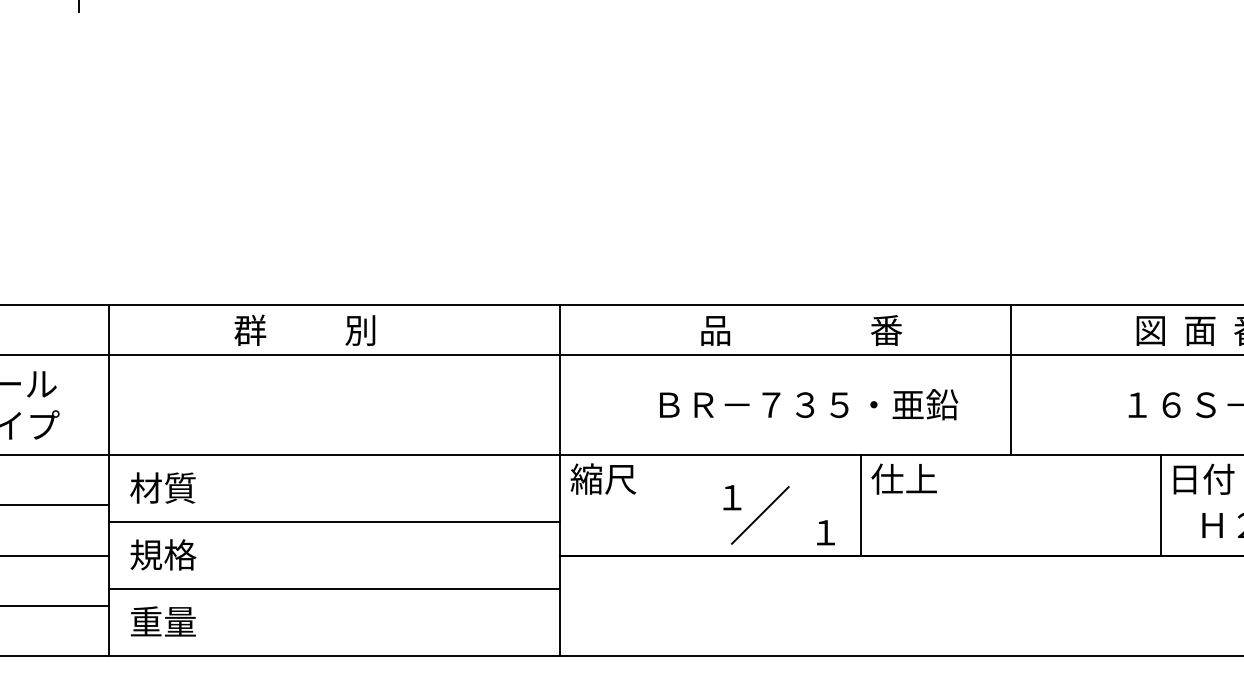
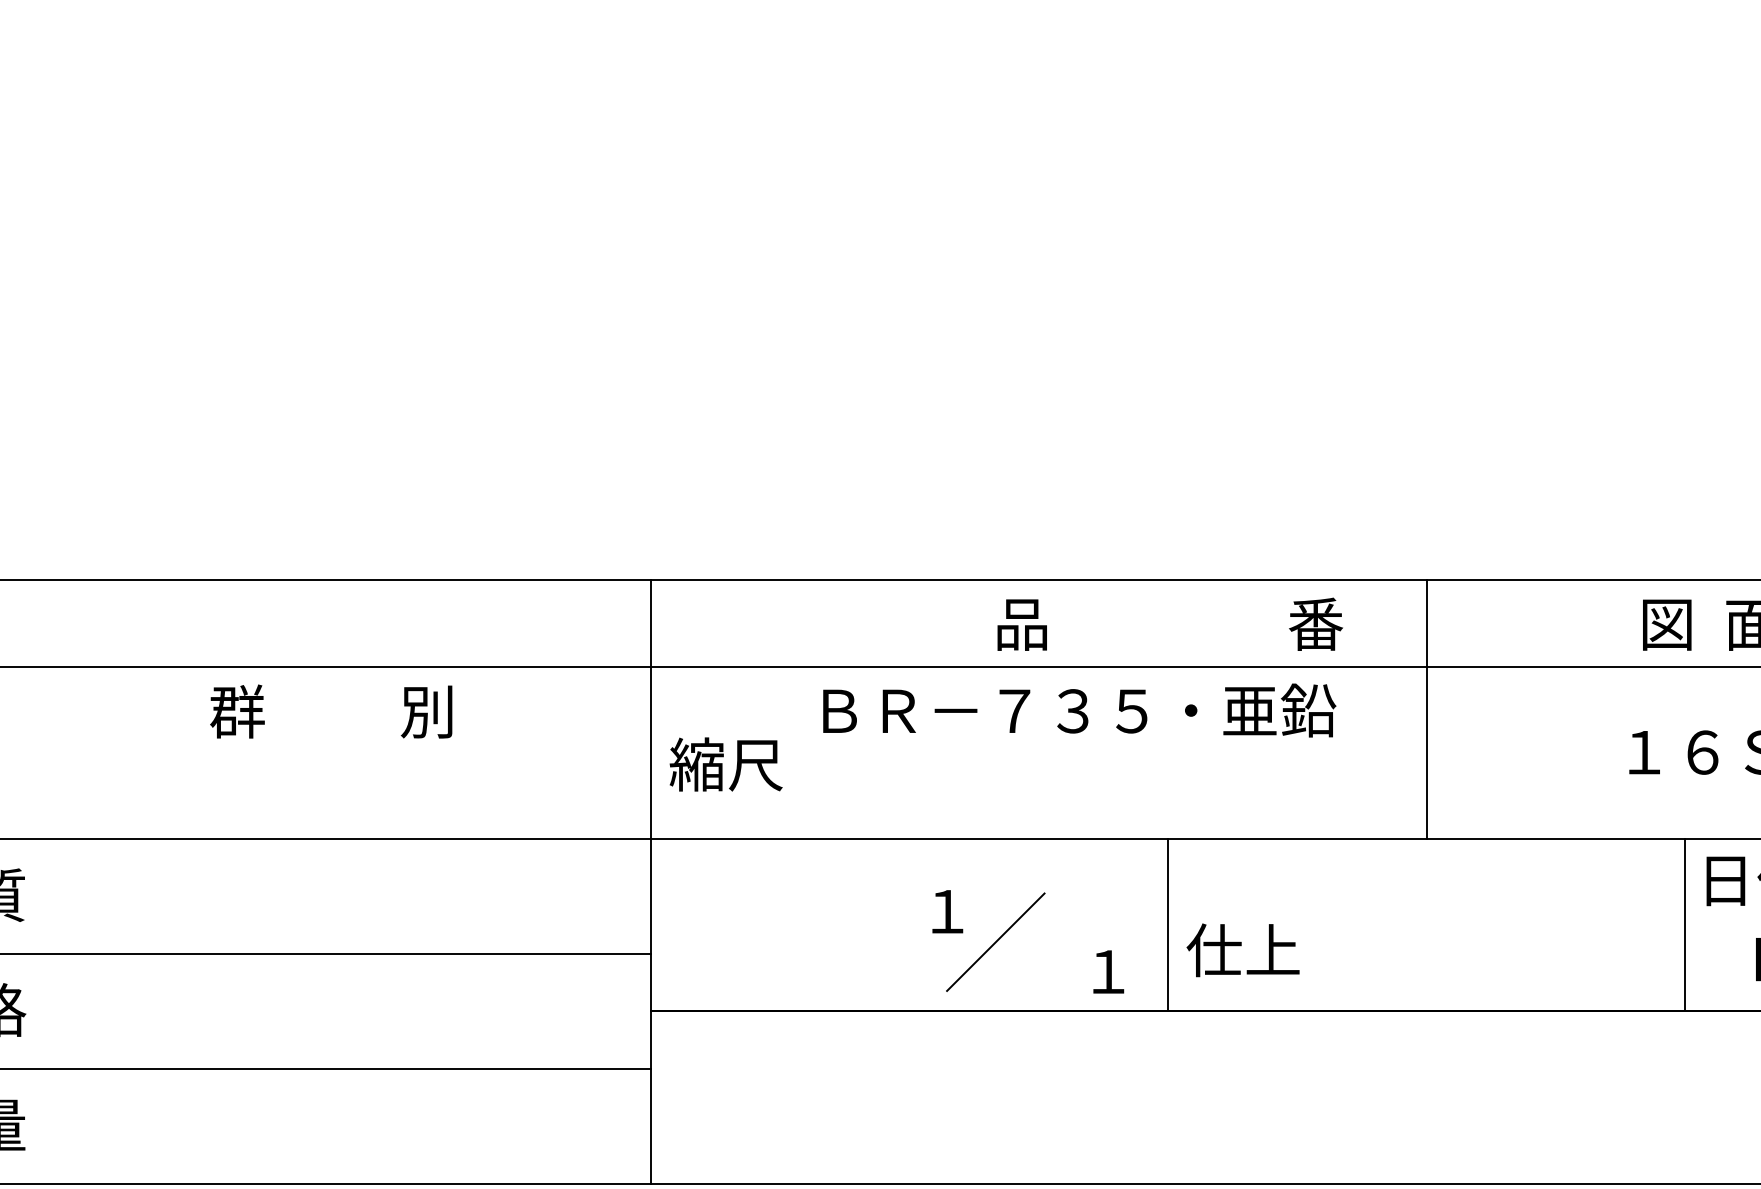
text: (304, 329) -> (330, 710), moved
text: (801, 330) -> (1169, 624), moved
text: (809, 404) -> (1080, 710), moved
text: (603, 478) -> (726, 763), moved
text: (903, 478) -> (1241, 949), moved

